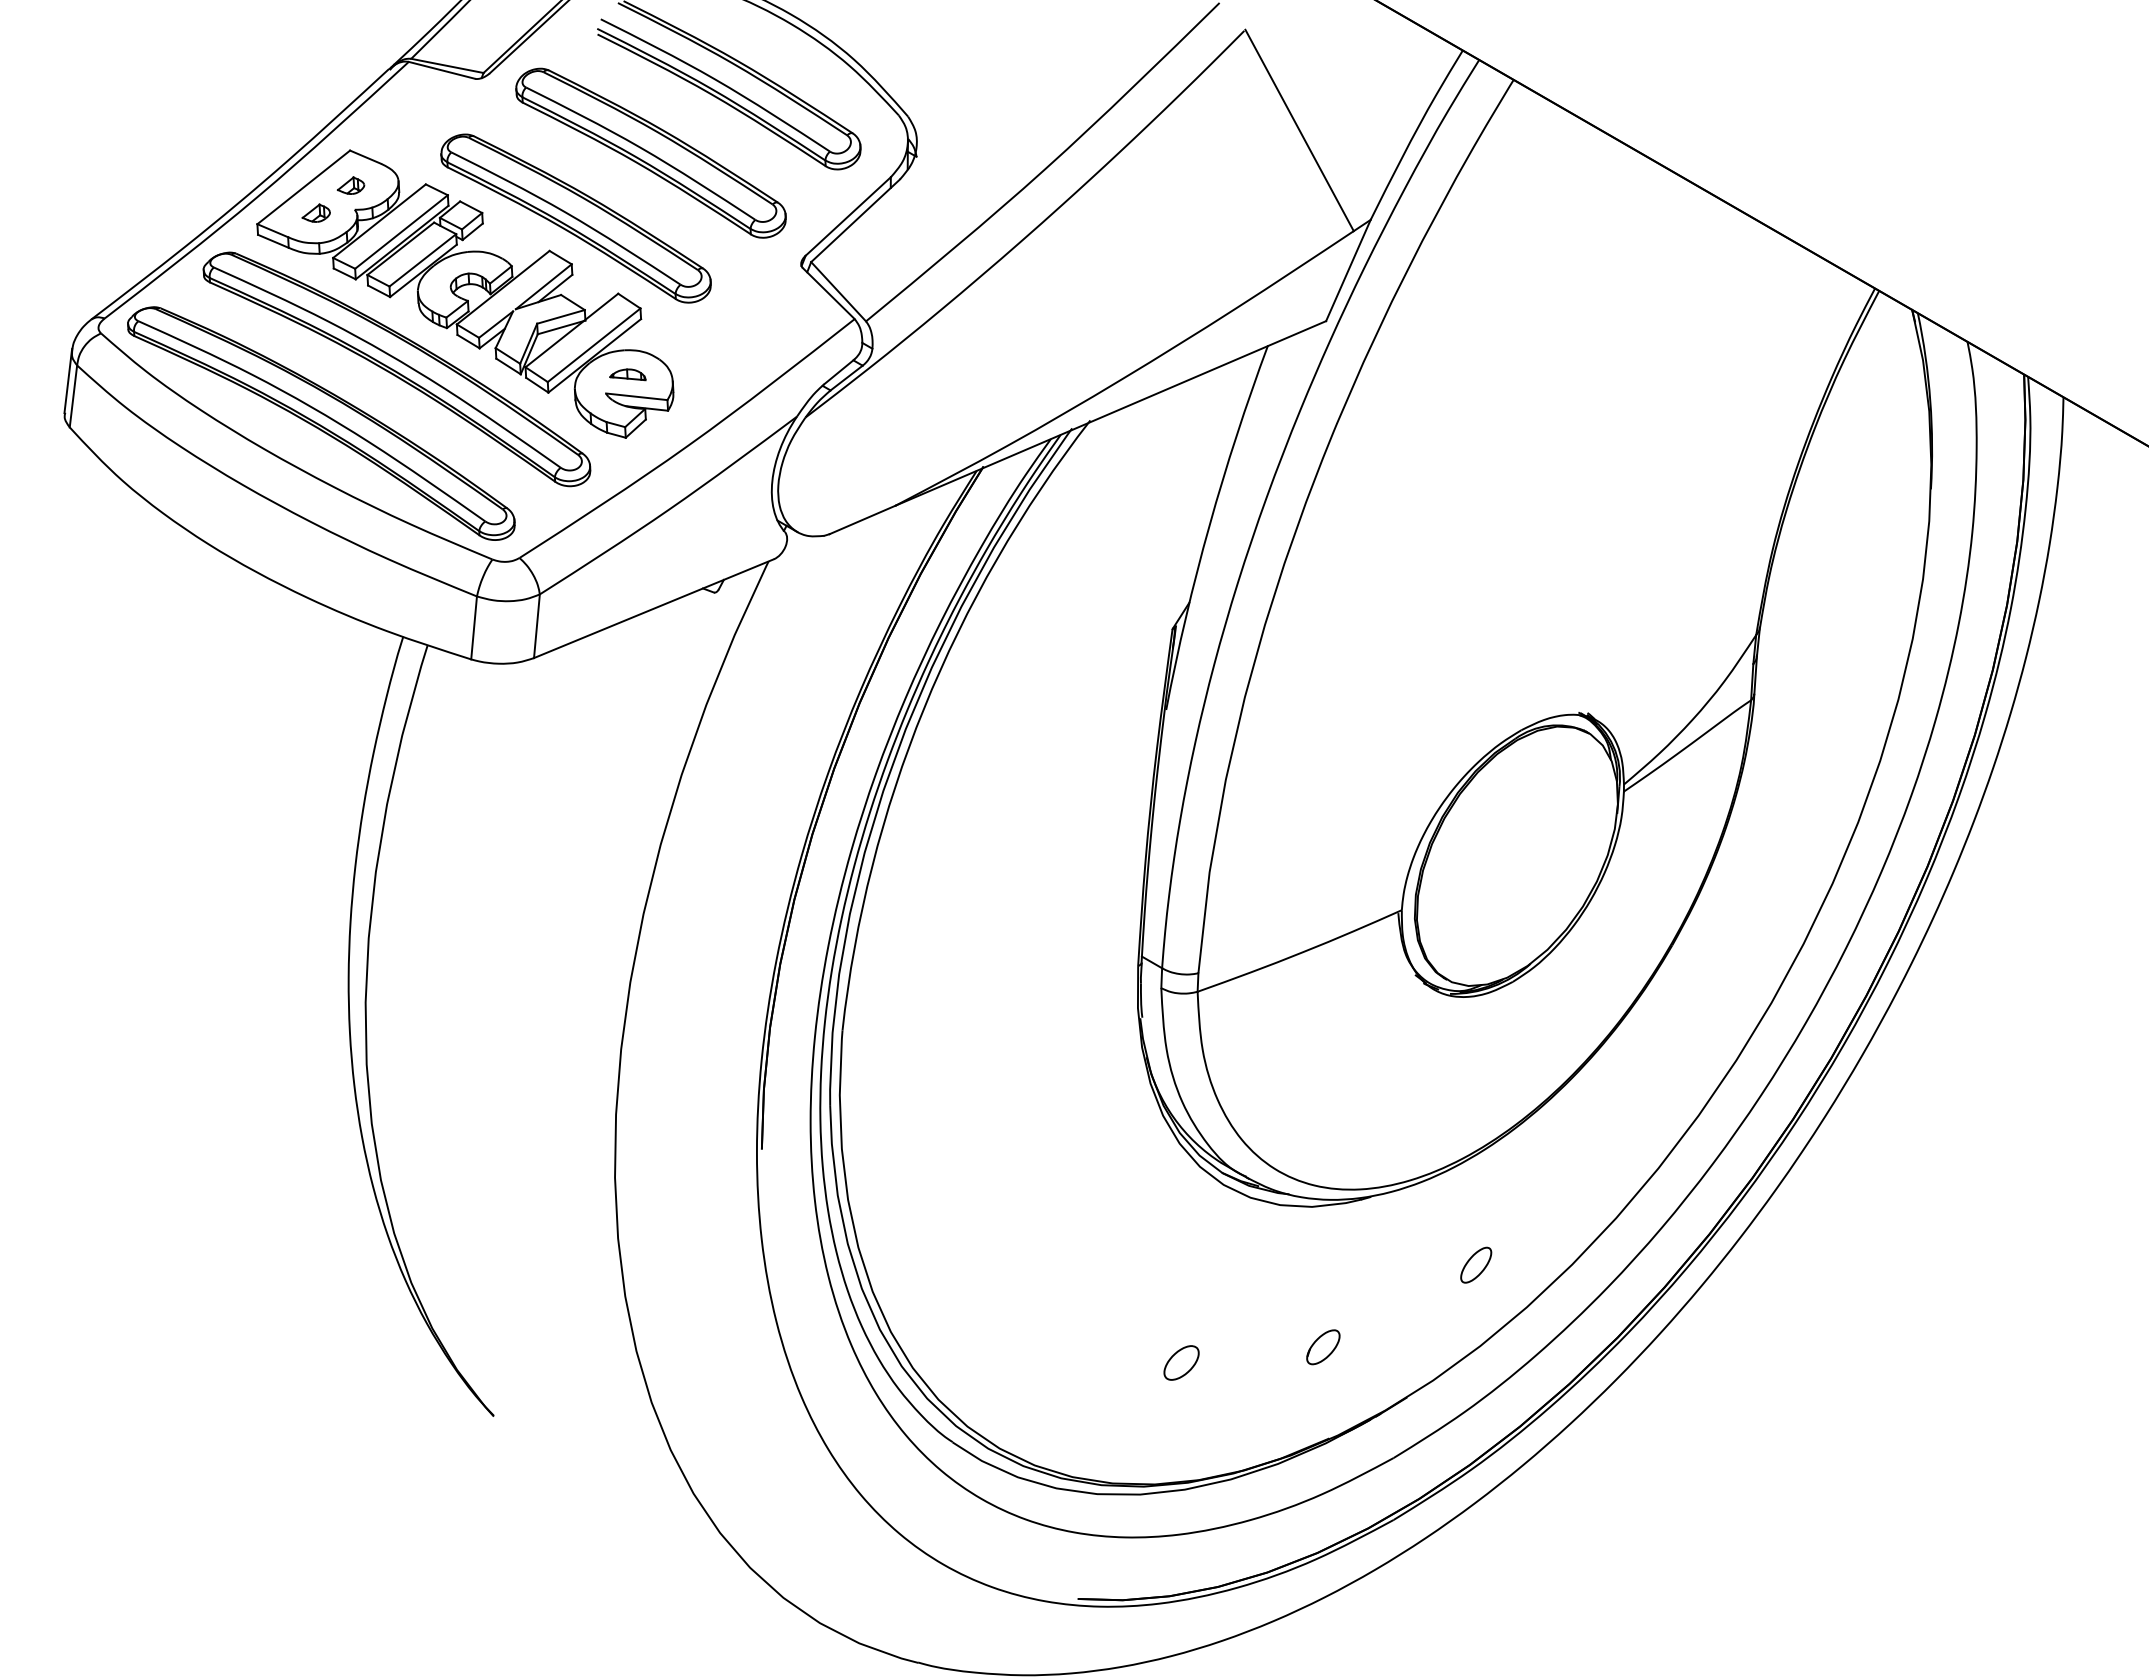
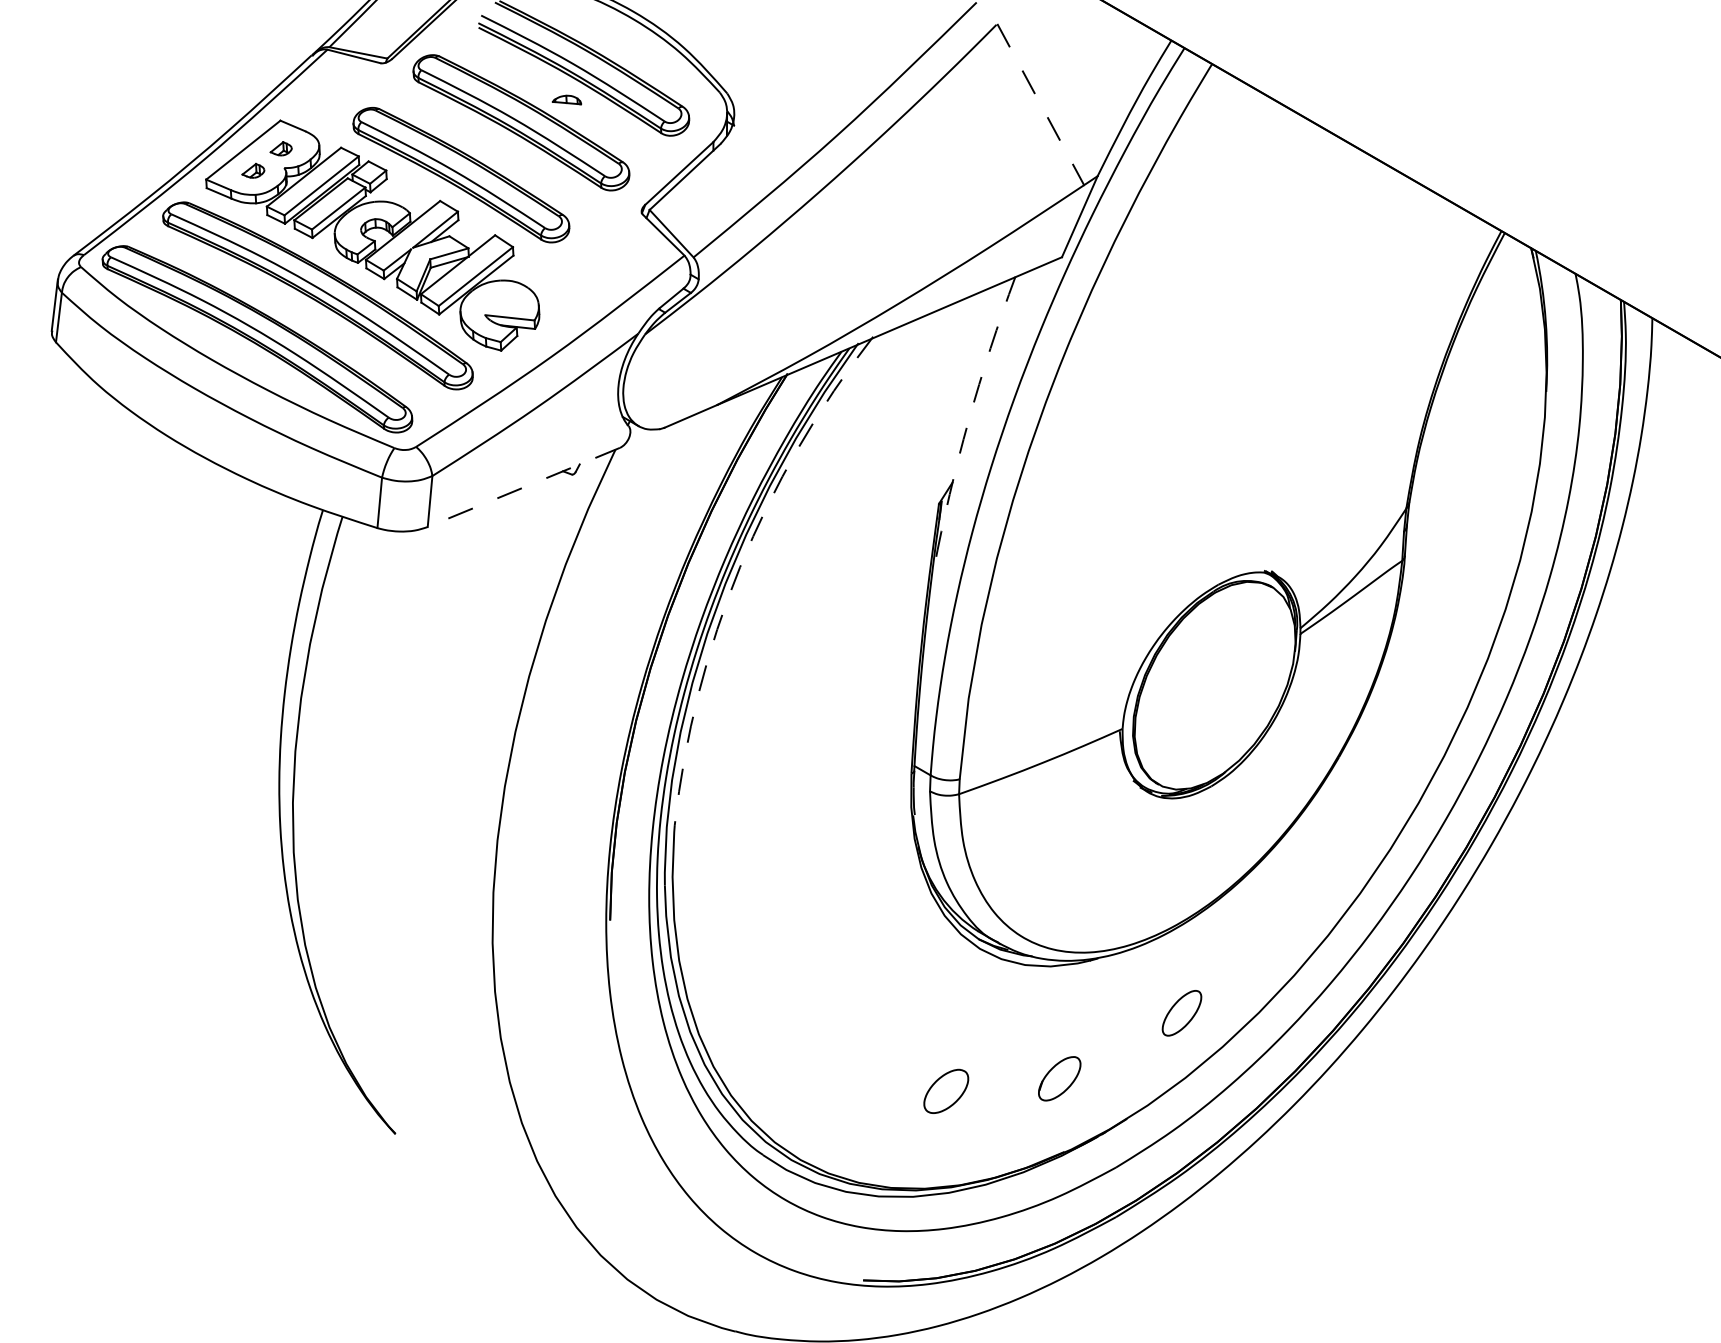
line: (1299, 130) -> (1040, 104), solid -> dashed
part: (627, 374) -> (566, 99), moved
arc: (1209, 525) -> (968, 420), solid -> dashed
line: (654, 608) -> (524, 487), solid -> dashed
arc: (924, 708) -> (740, 567), solid -> dashed
part: (1476, 1264) -> (1182, 1012), size x1.6
part: (1323, 1347) -> (1059, 1079), size x1.6
part: (1181, 1362) -> (946, 1091), size x1.6

